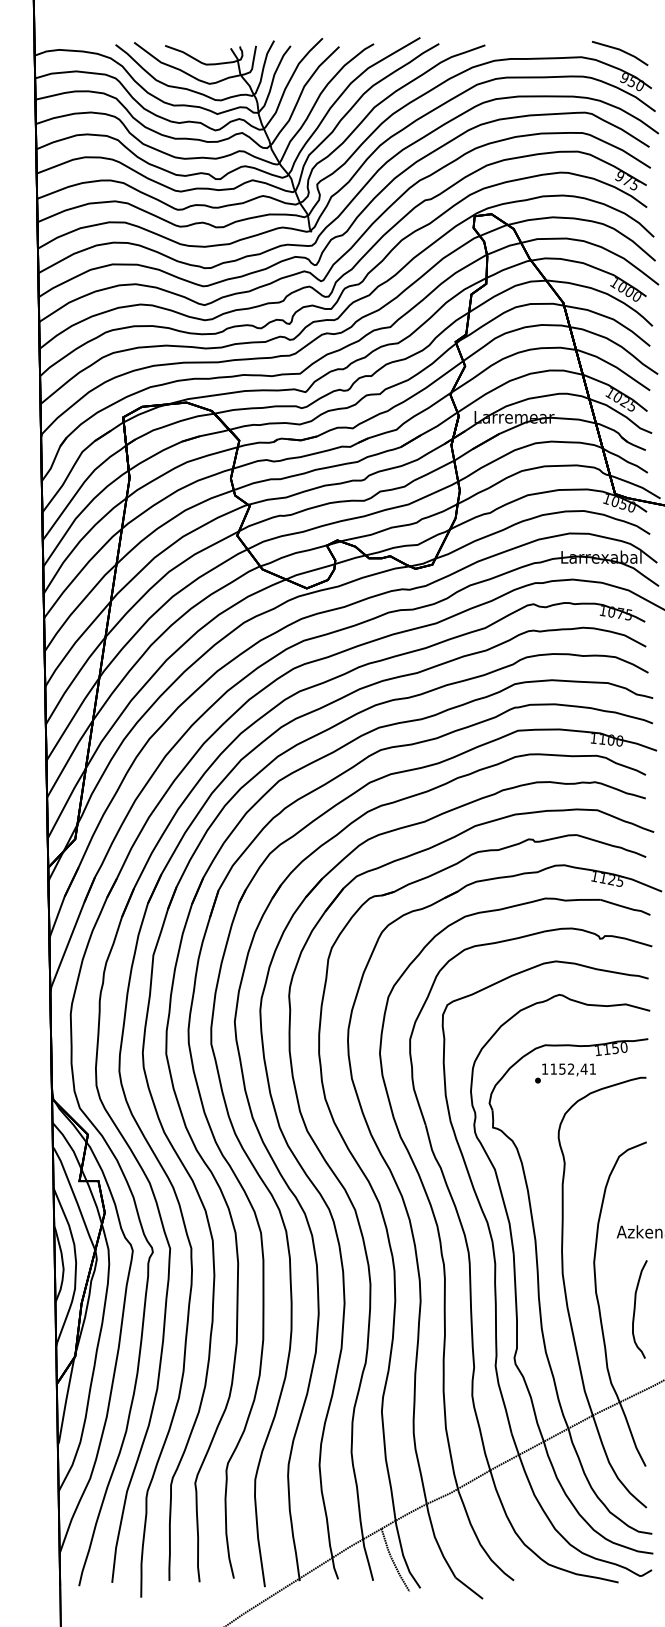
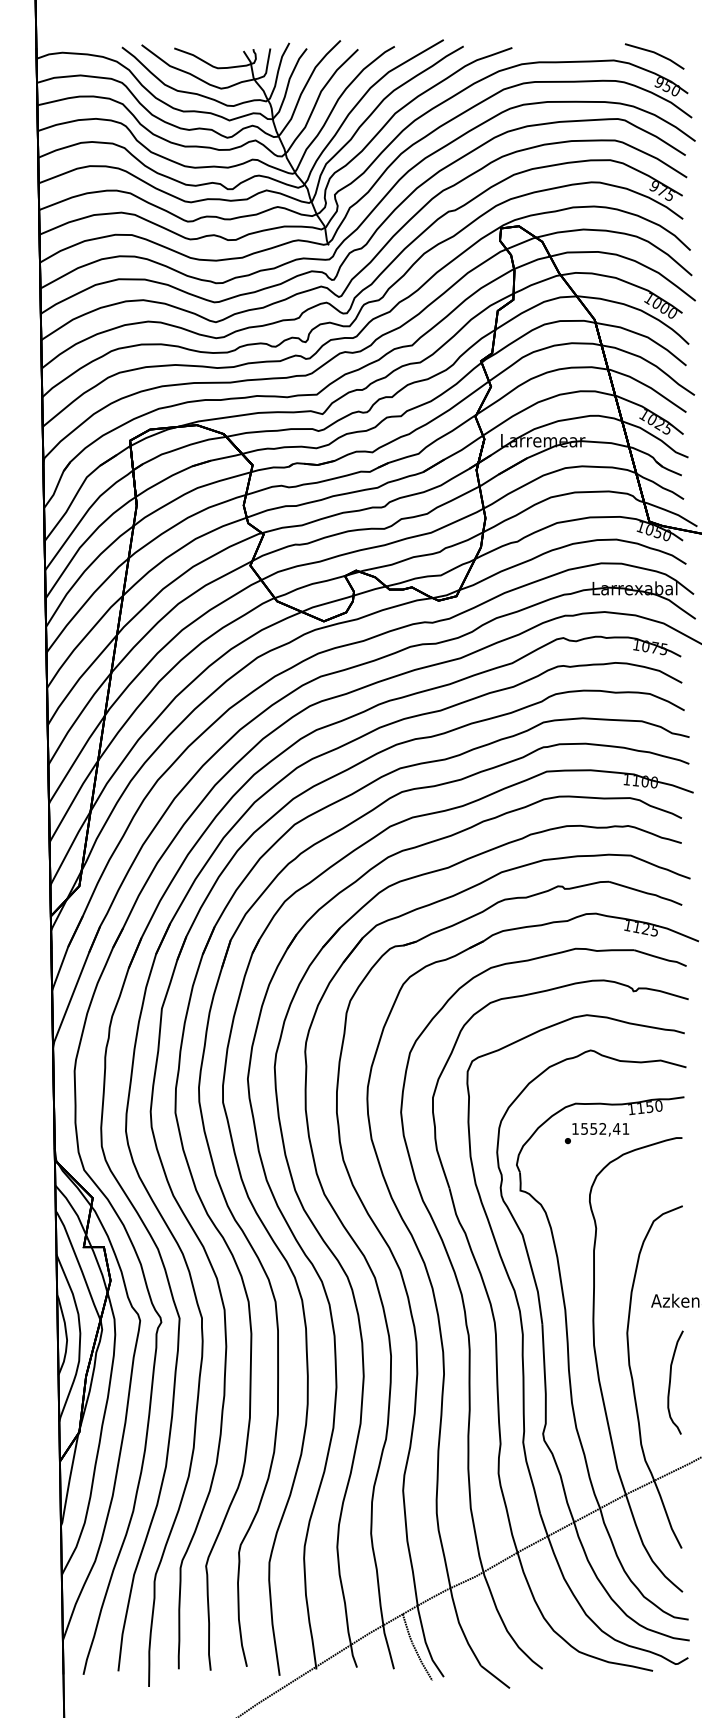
text: (553, 1068) -> (584, 1128), 1152,41 -> 1552,41

